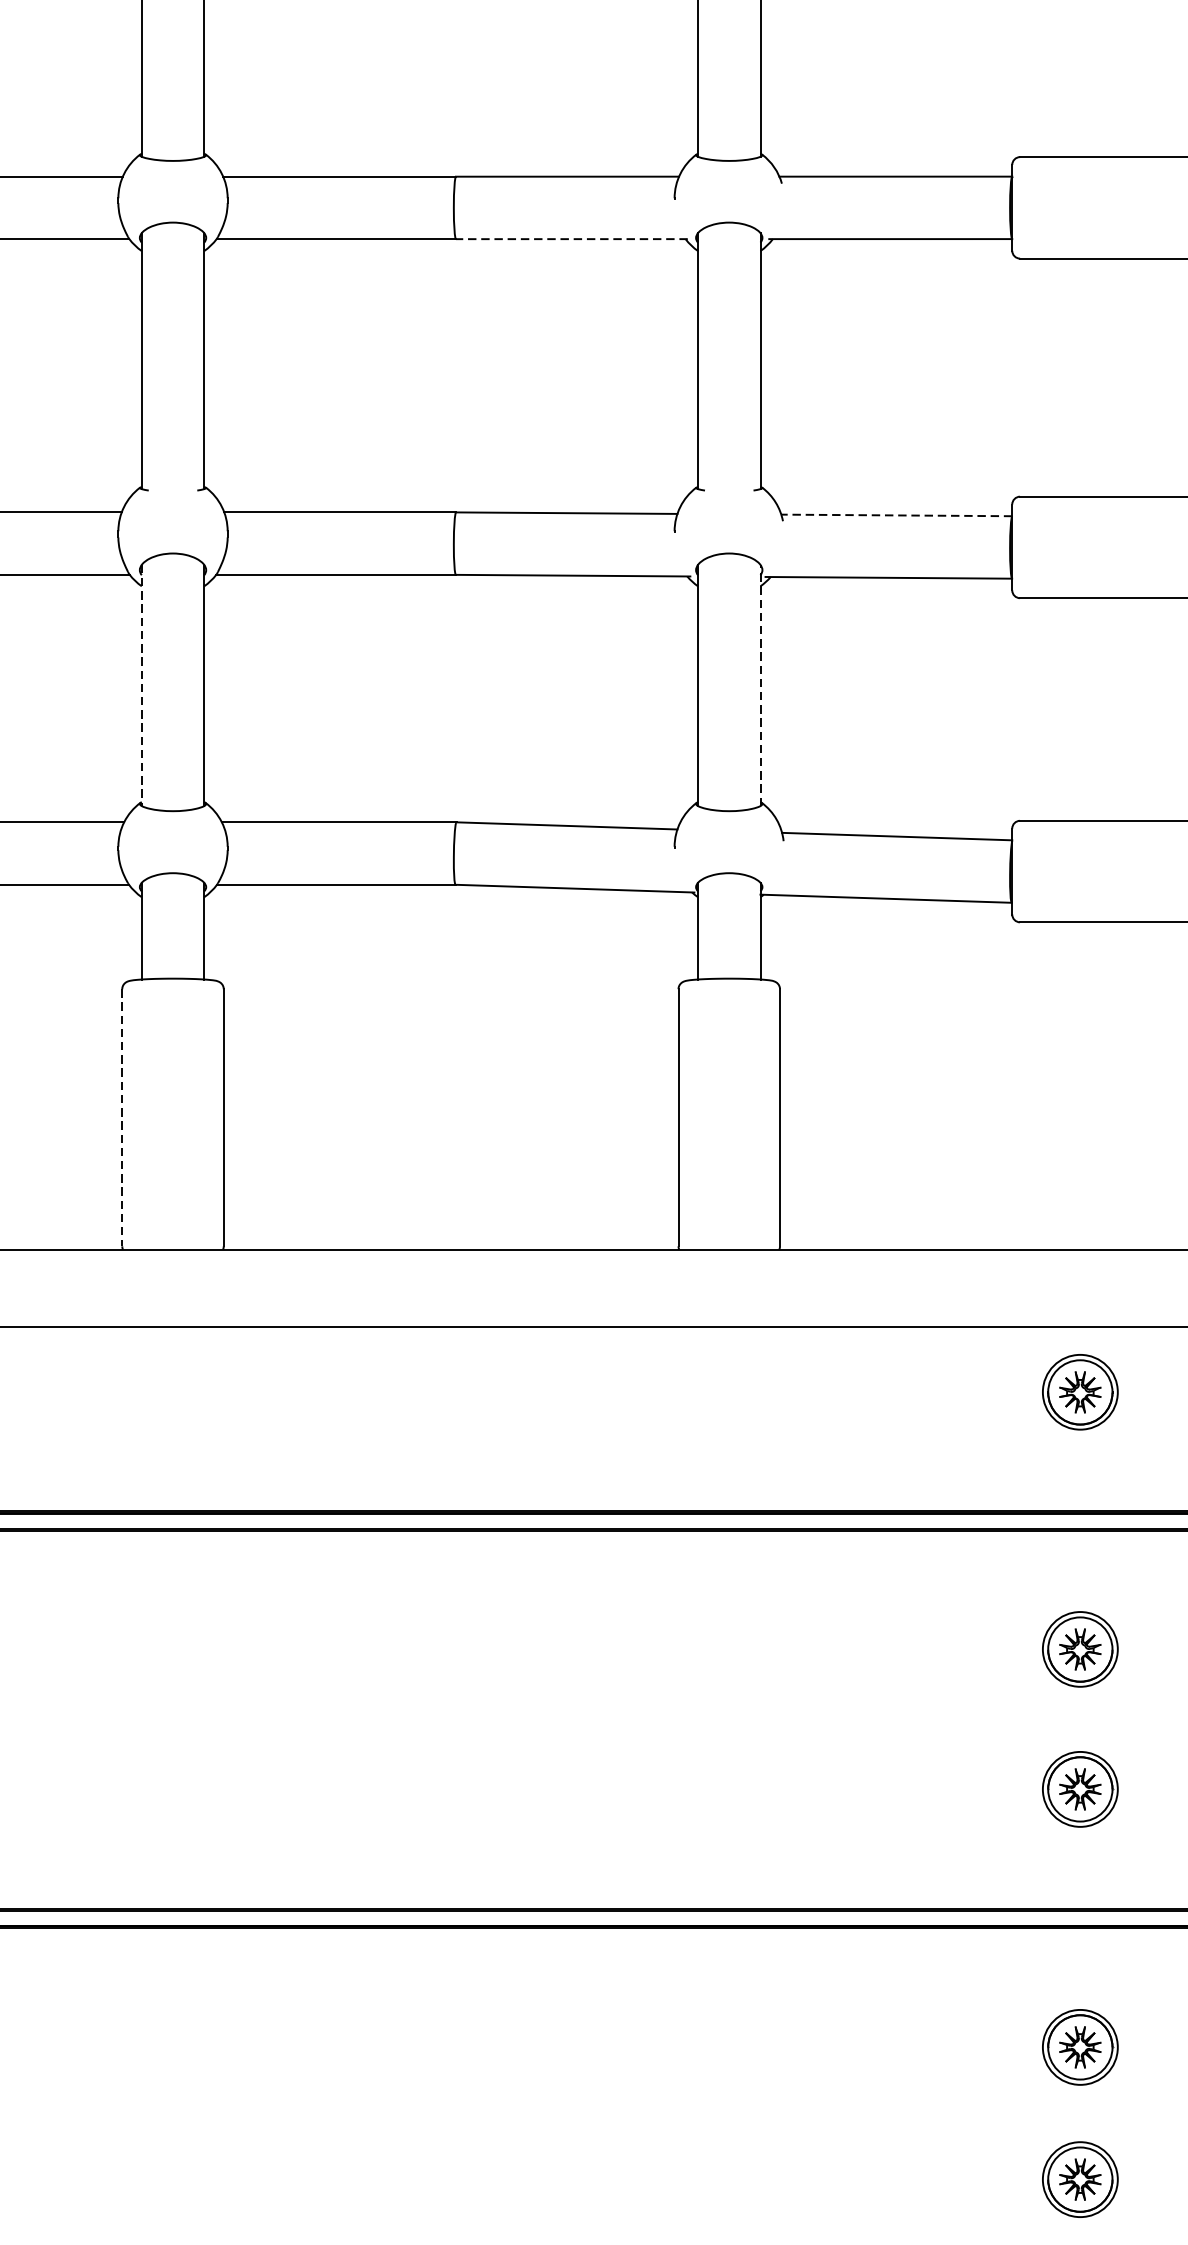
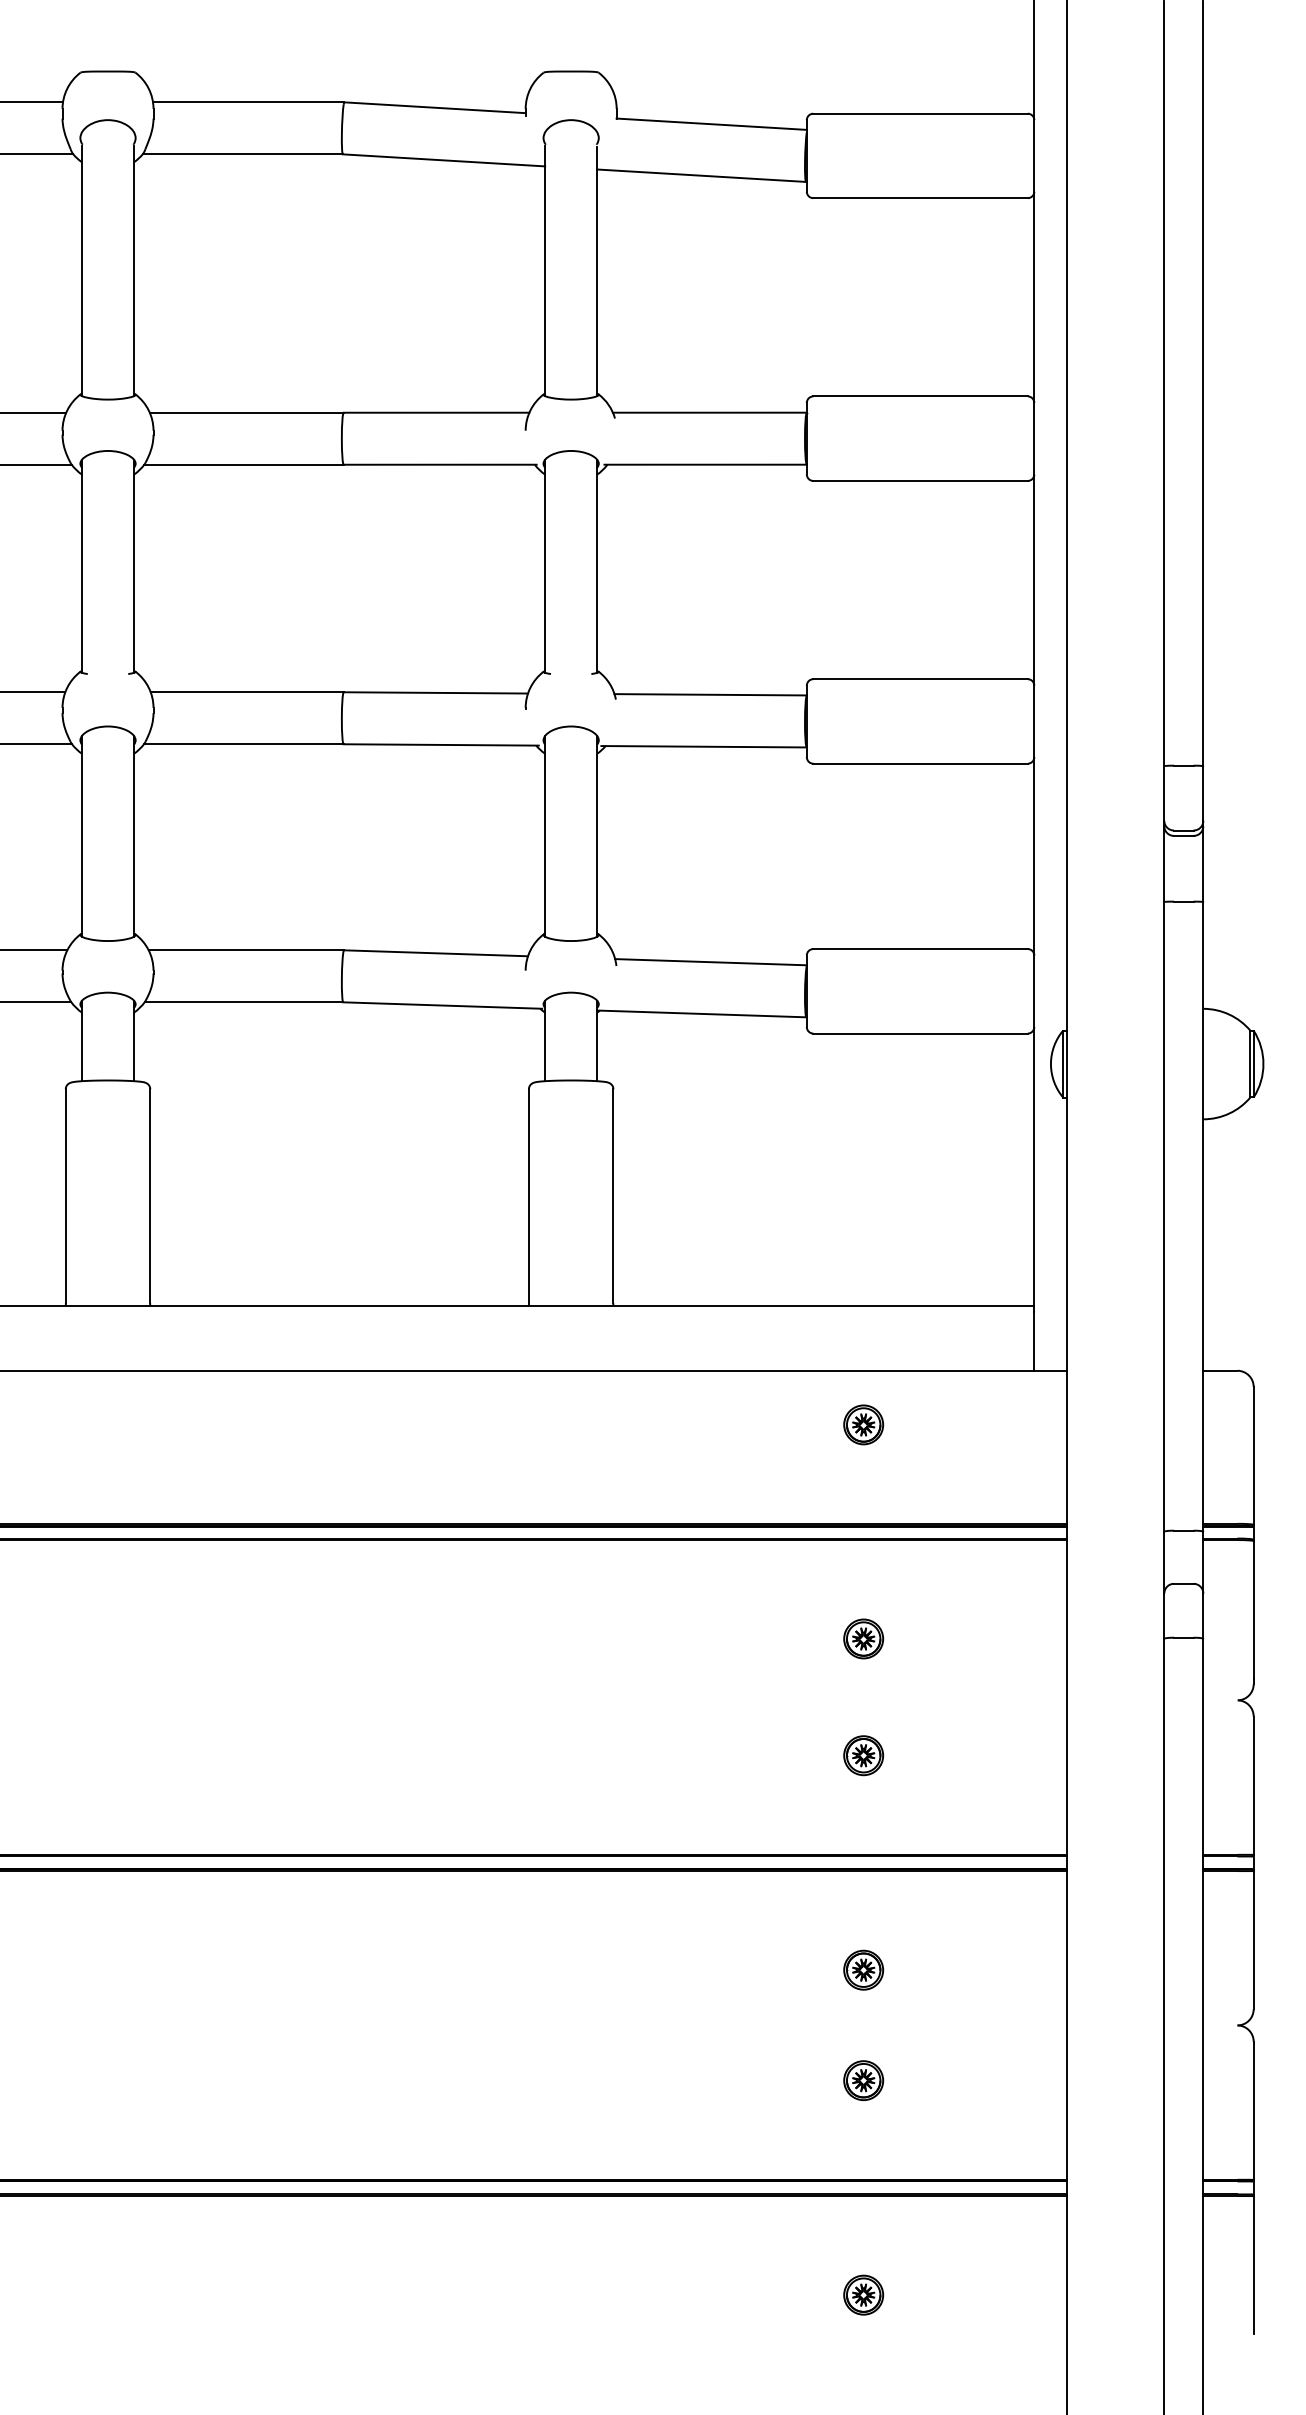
line: (571, 238) -> (439, 464), dashed -> solid
line: (896, 515) -> (710, 694), dashed -> solid
line: (760, 684) -> (597, 835), dashed -> solid
line: (142, 685) -> (82, 836), dashed -> solid
line: (121, 1117) -> (65, 1196), dashed -> solid
part: (1080, 1391) -> (863, 1424), size x0.62
part: (1080, 1648) -> (863, 1638), size x0.62
part: (1080, 1789) -> (863, 1755), size x0.62
part: (1080, 2046) -> (863, 1969), size x0.62
part: (1080, 2179) -> (863, 2080), size x0.62

